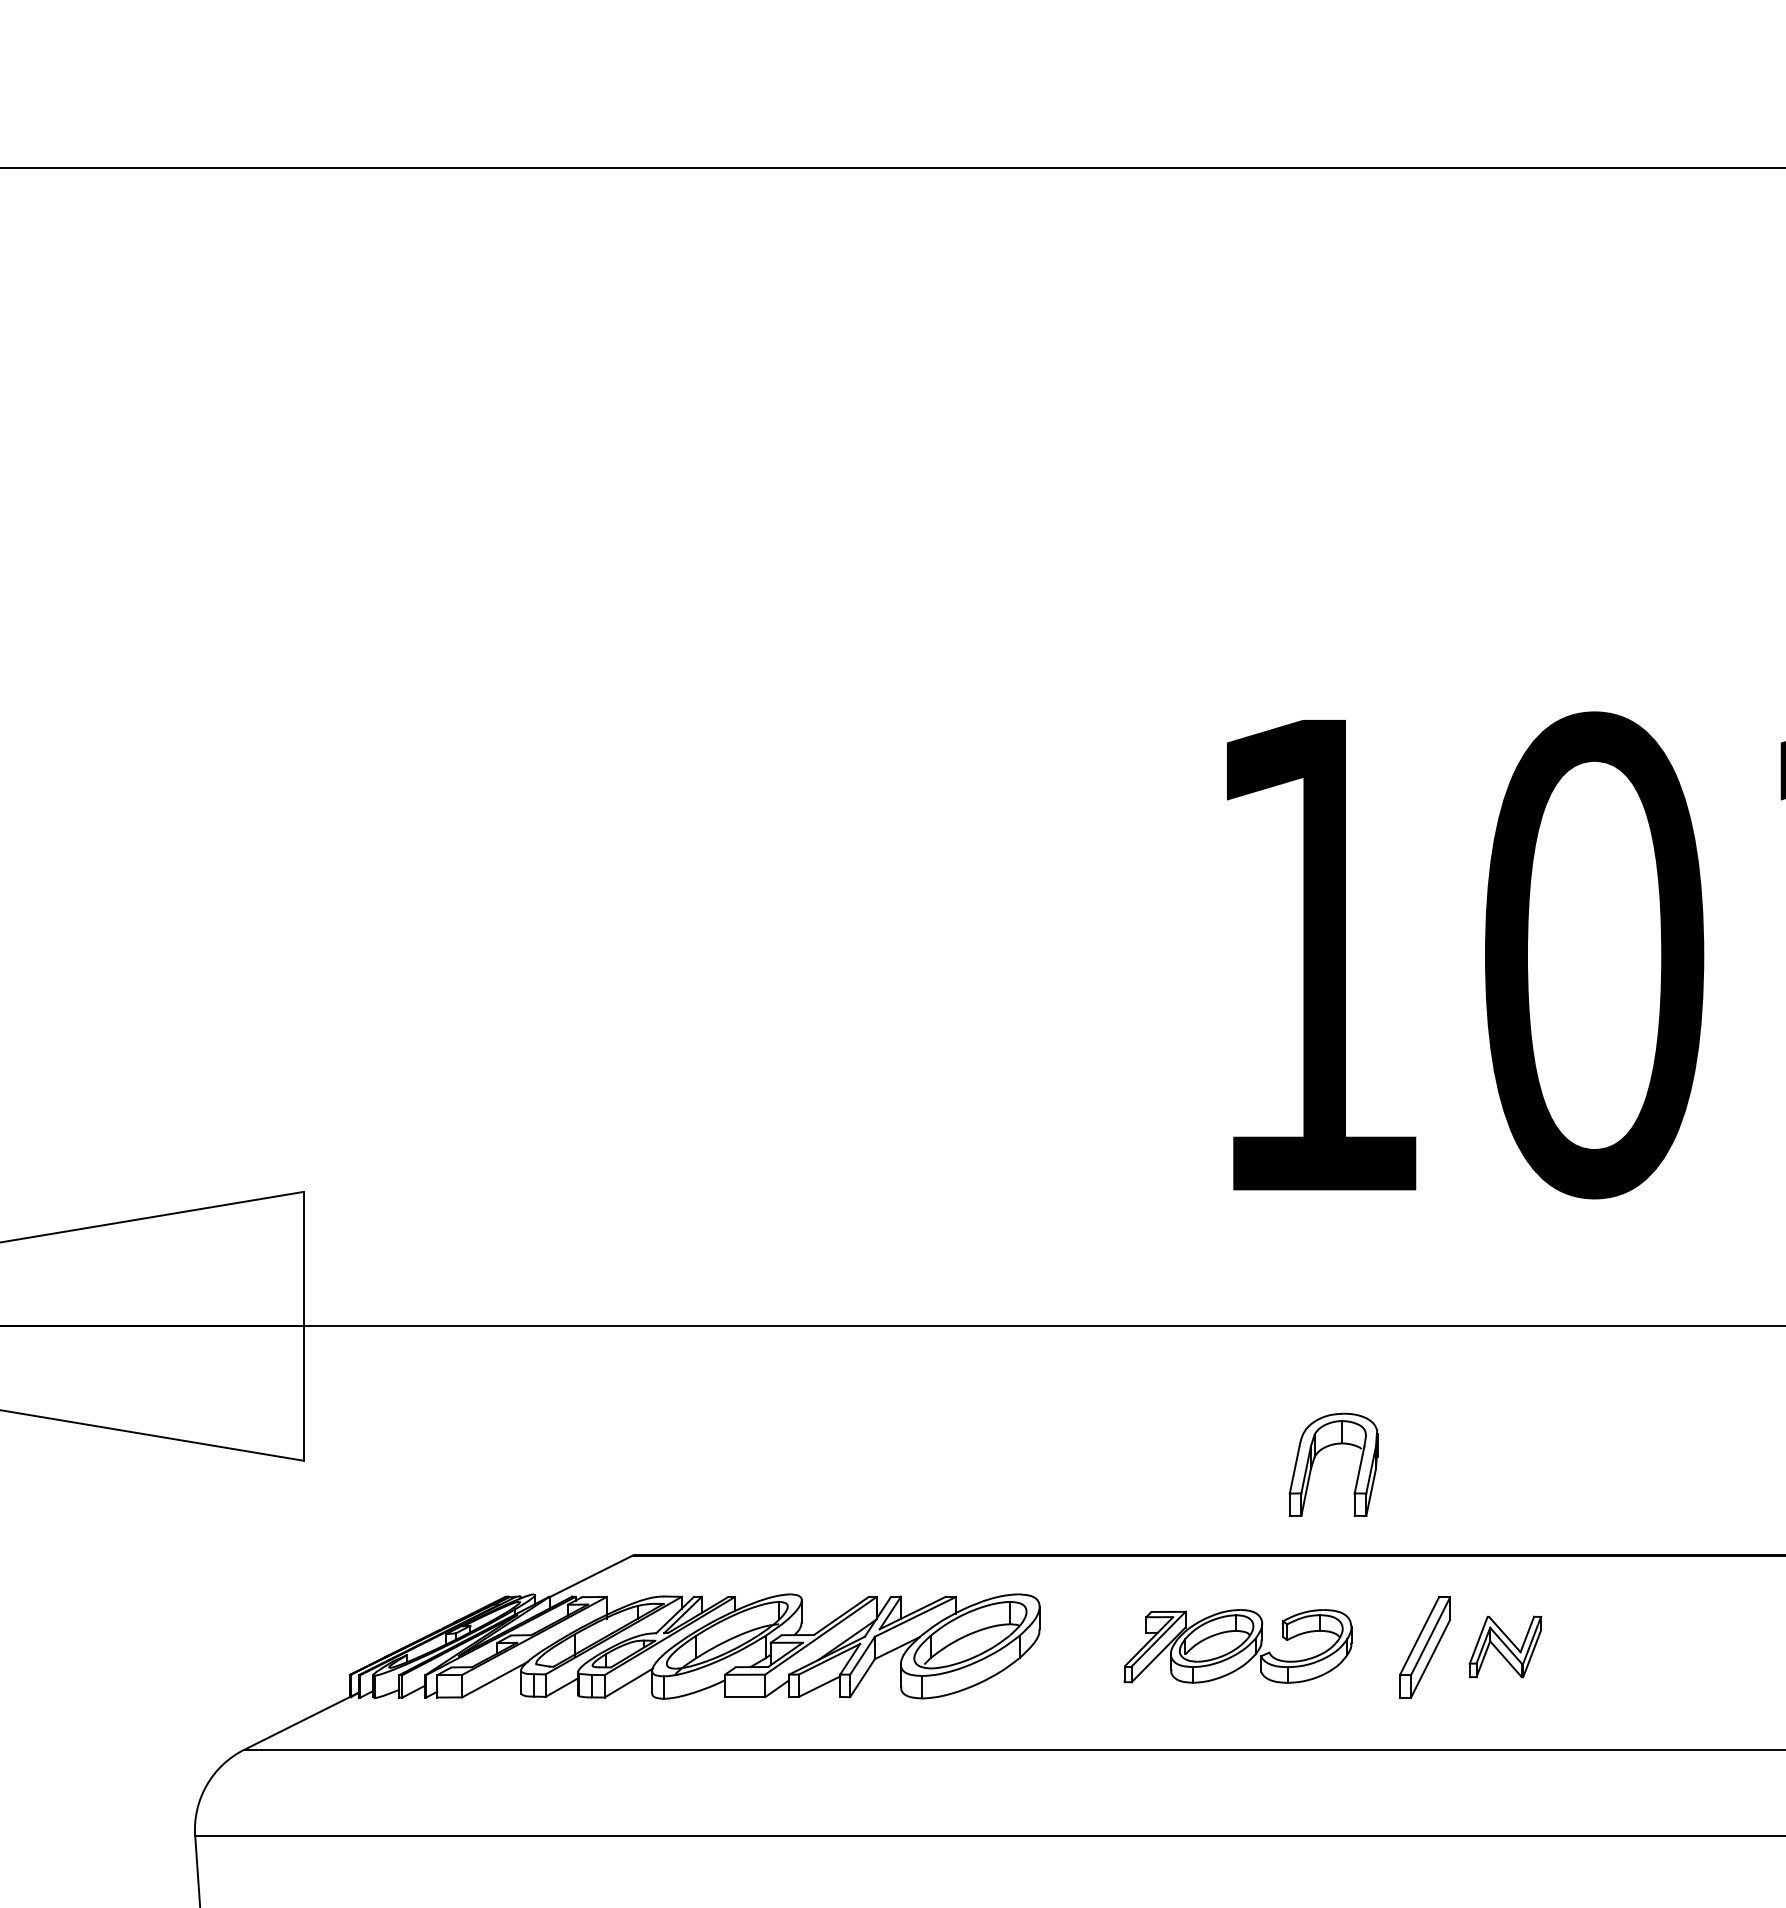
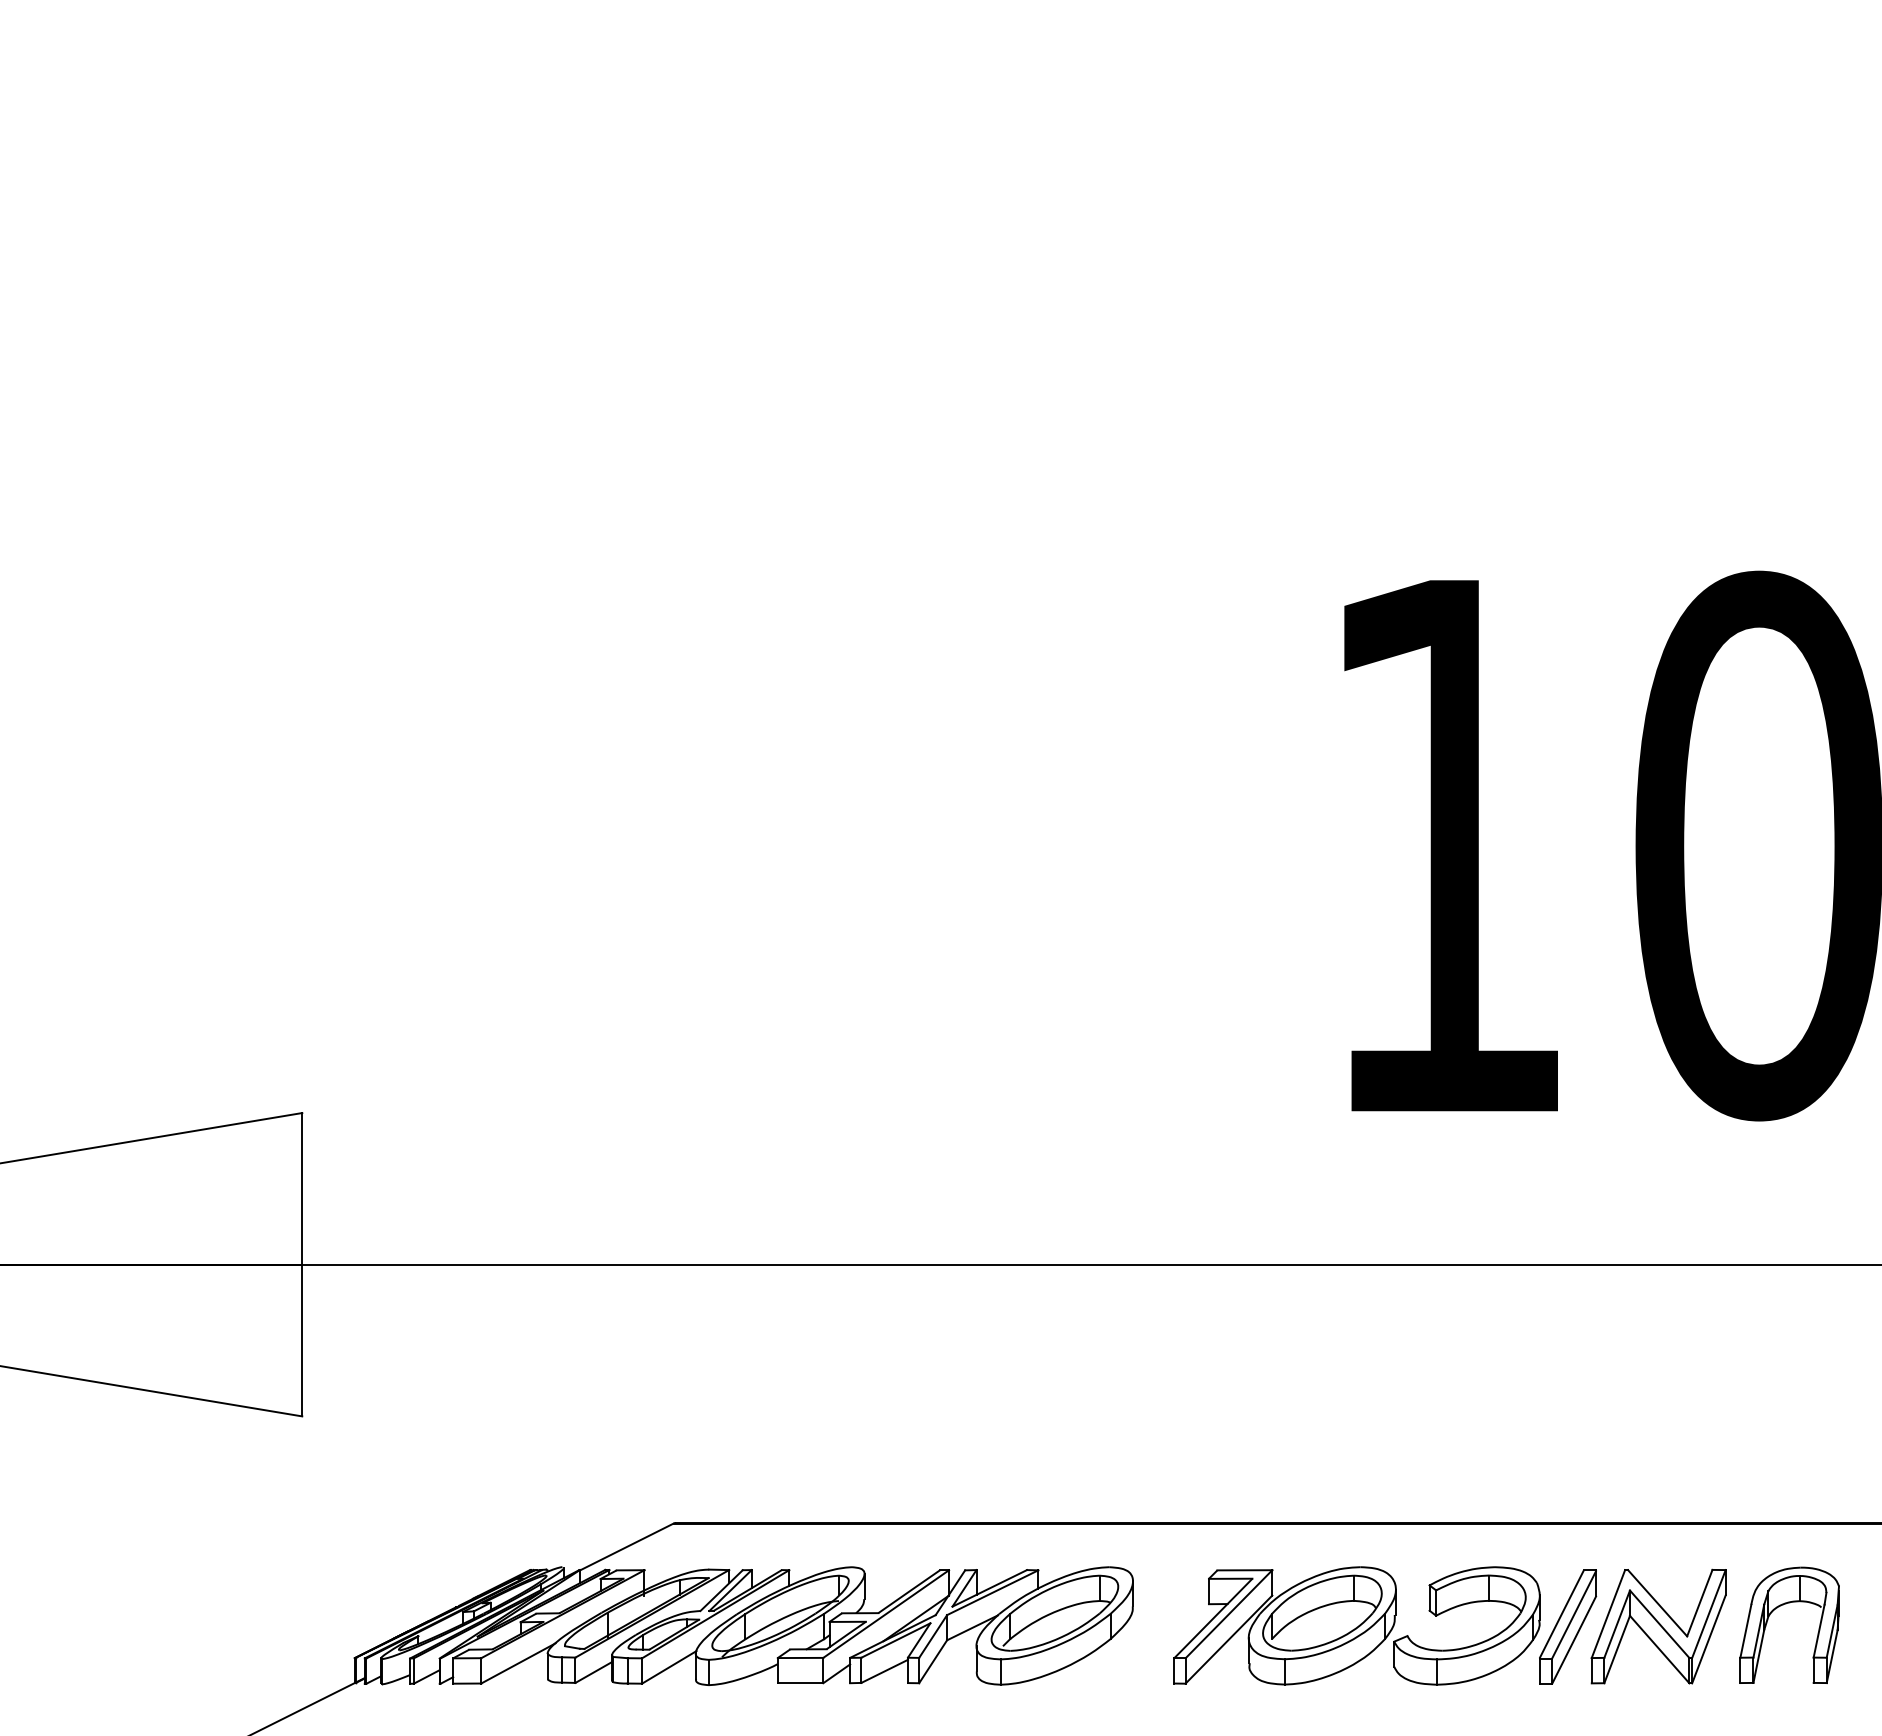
part: (1325, 1448) -> (1780, 1606), moved
part: (1237, 1646) -> (1356, 1626), size x1.43
part: (1505, 1646) -> (1658, 1626), size x1.67

